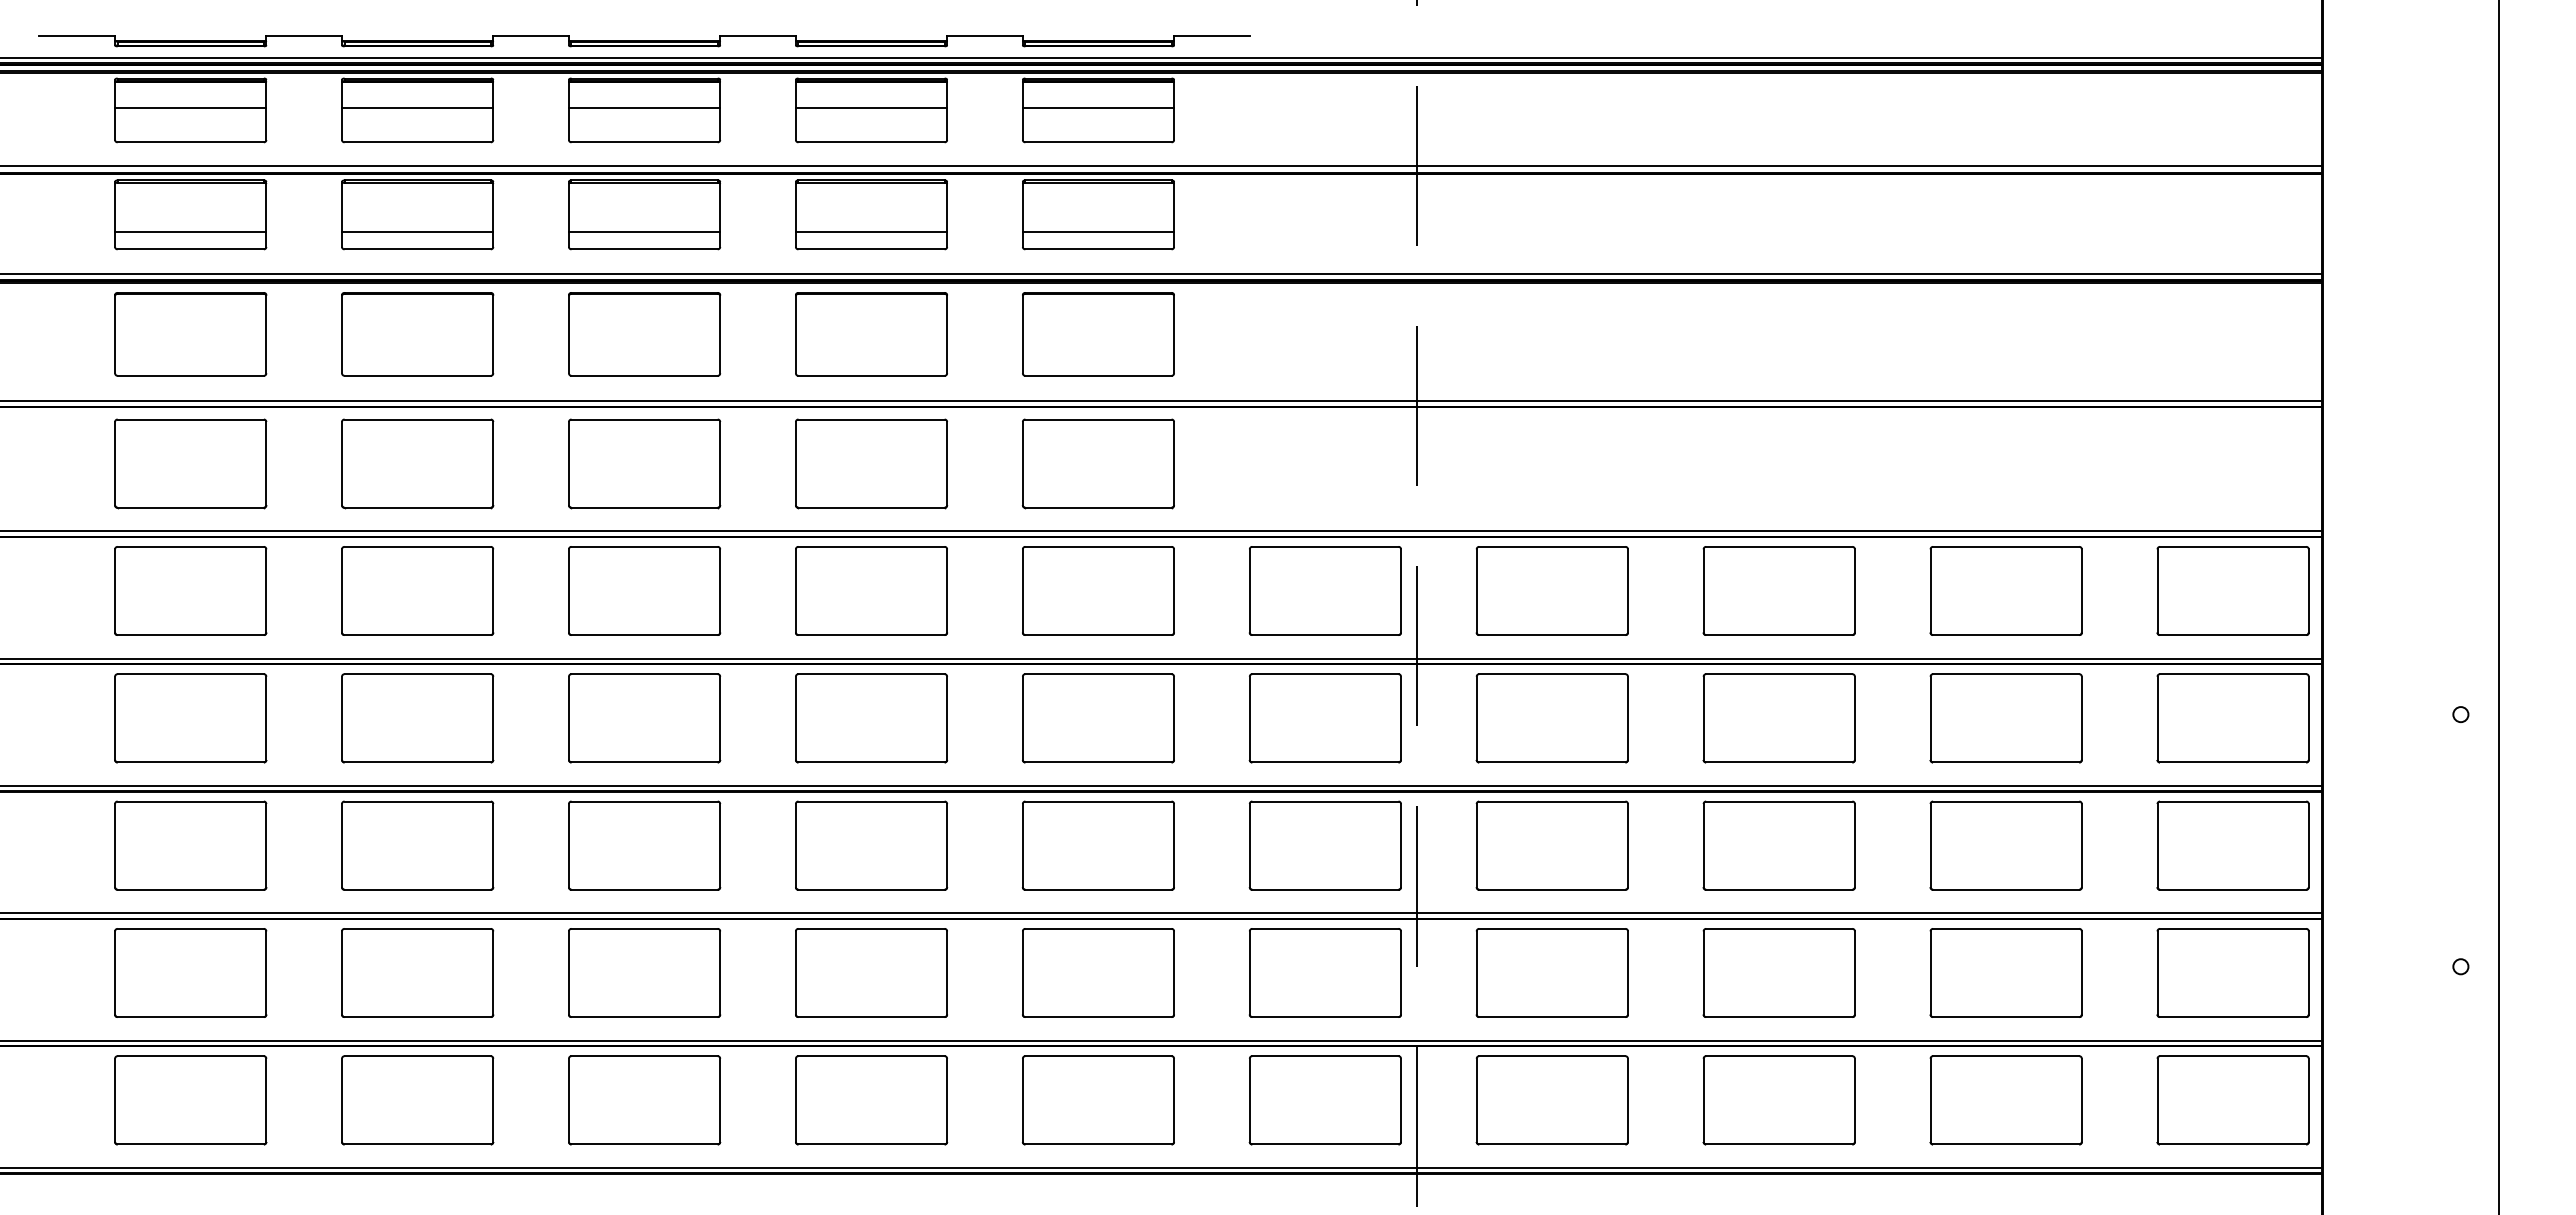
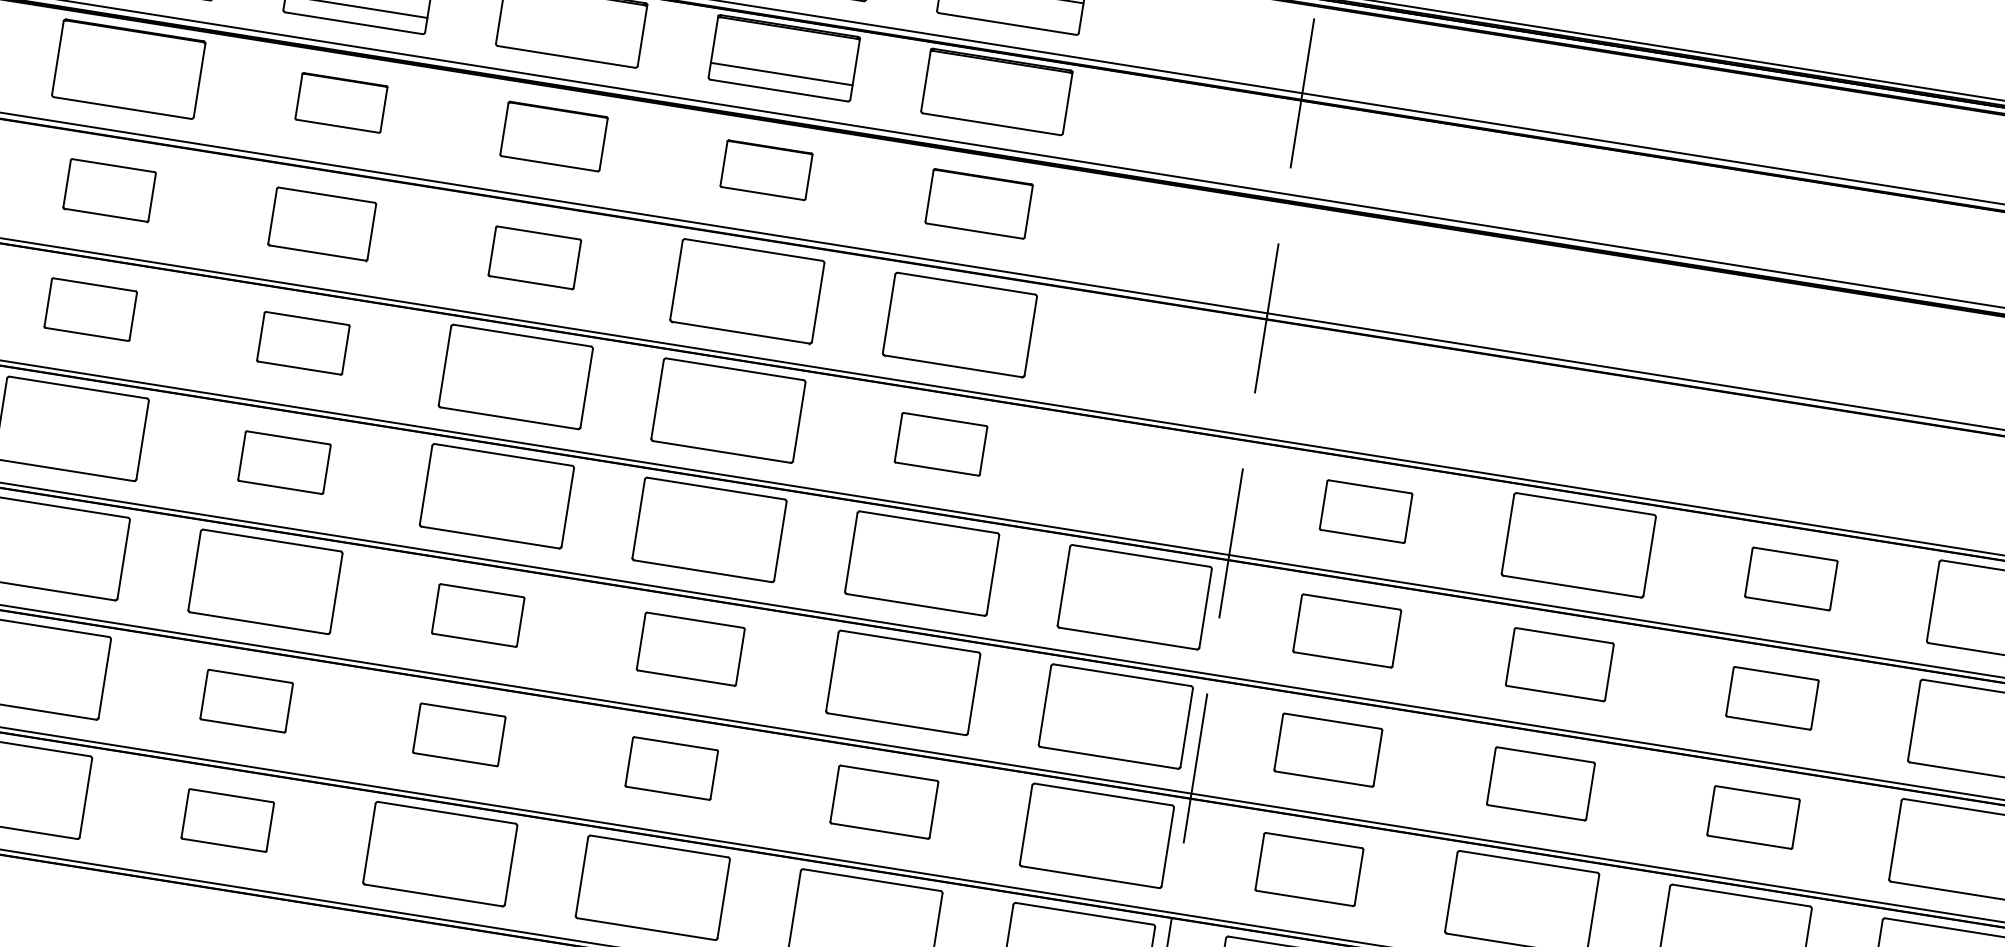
line: (644, 231) -> (569, 40), removed
line: (1098, 231) -> (994, 107), removed
part: (417, 334) -> (341, 102), size x0.6
part: (644, 334) -> (553, 136), size x0.7
part: (871, 334) -> (766, 170), size x0.6
part: (1098, 334) -> (979, 204), size x0.7
part: (190, 463) -> (109, 190), size x0.6
part: (417, 463) -> (322, 223), size x0.7
part: (644, 463) -> (534, 257), size x0.6
part: (190, 590) -> (90, 309), size x0.6
part: (417, 590) -> (303, 342), size x0.6
part: (1098, 590) -> (941, 443), size x0.6
part: (1324, 590) -> (1152, 477), removed
part: (1551, 590) -> (1365, 511), size x0.6
part: (2005, 590) -> (1790, 578), size x0.6
part: (417, 718) -> (284, 462), size x0.6
part: (1551, 718) -> (1346, 630), size x0.7
part: (1778, 718) -> (1559, 664), size x0.7
part: (2005, 718) -> (1771, 698), size x0.6
part: (644, 845) -> (477, 615), size x0.6
part: (871, 845) -> (690, 649), size x0.7
part: (1551, 845) -> (1327, 749), size x0.7
part: (1778, 845) -> (1540, 783), size x0.7
part: (2005, 845) -> (1753, 817), size x0.6
part: (417, 972) -> (246, 700), size x0.6
part: (644, 972) -> (459, 734), size x0.6
part: (871, 972) -> (671, 768), size x0.6
part: (1098, 972) -> (884, 801), size x0.7
part: (1551, 972) -> (1308, 868), size x0.7
part: (417, 1100) -> (227, 820), size x0.6

